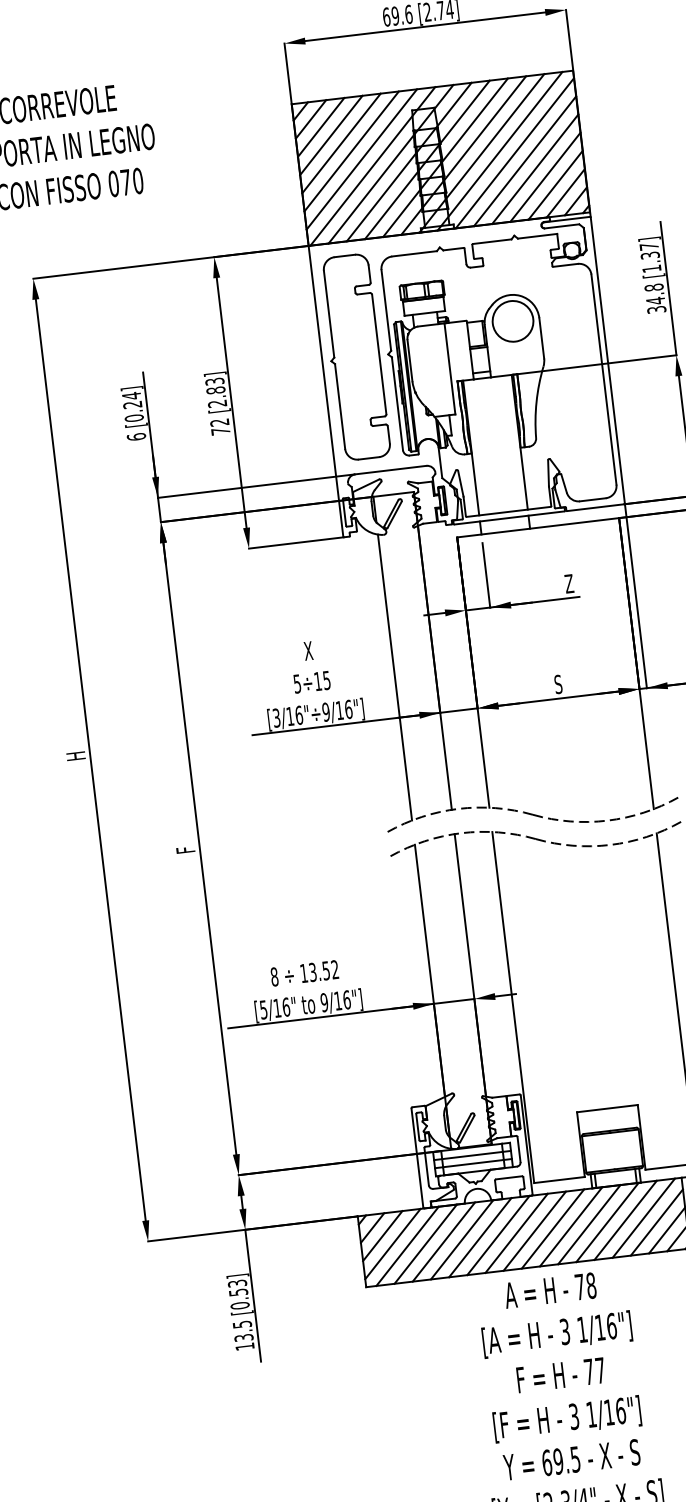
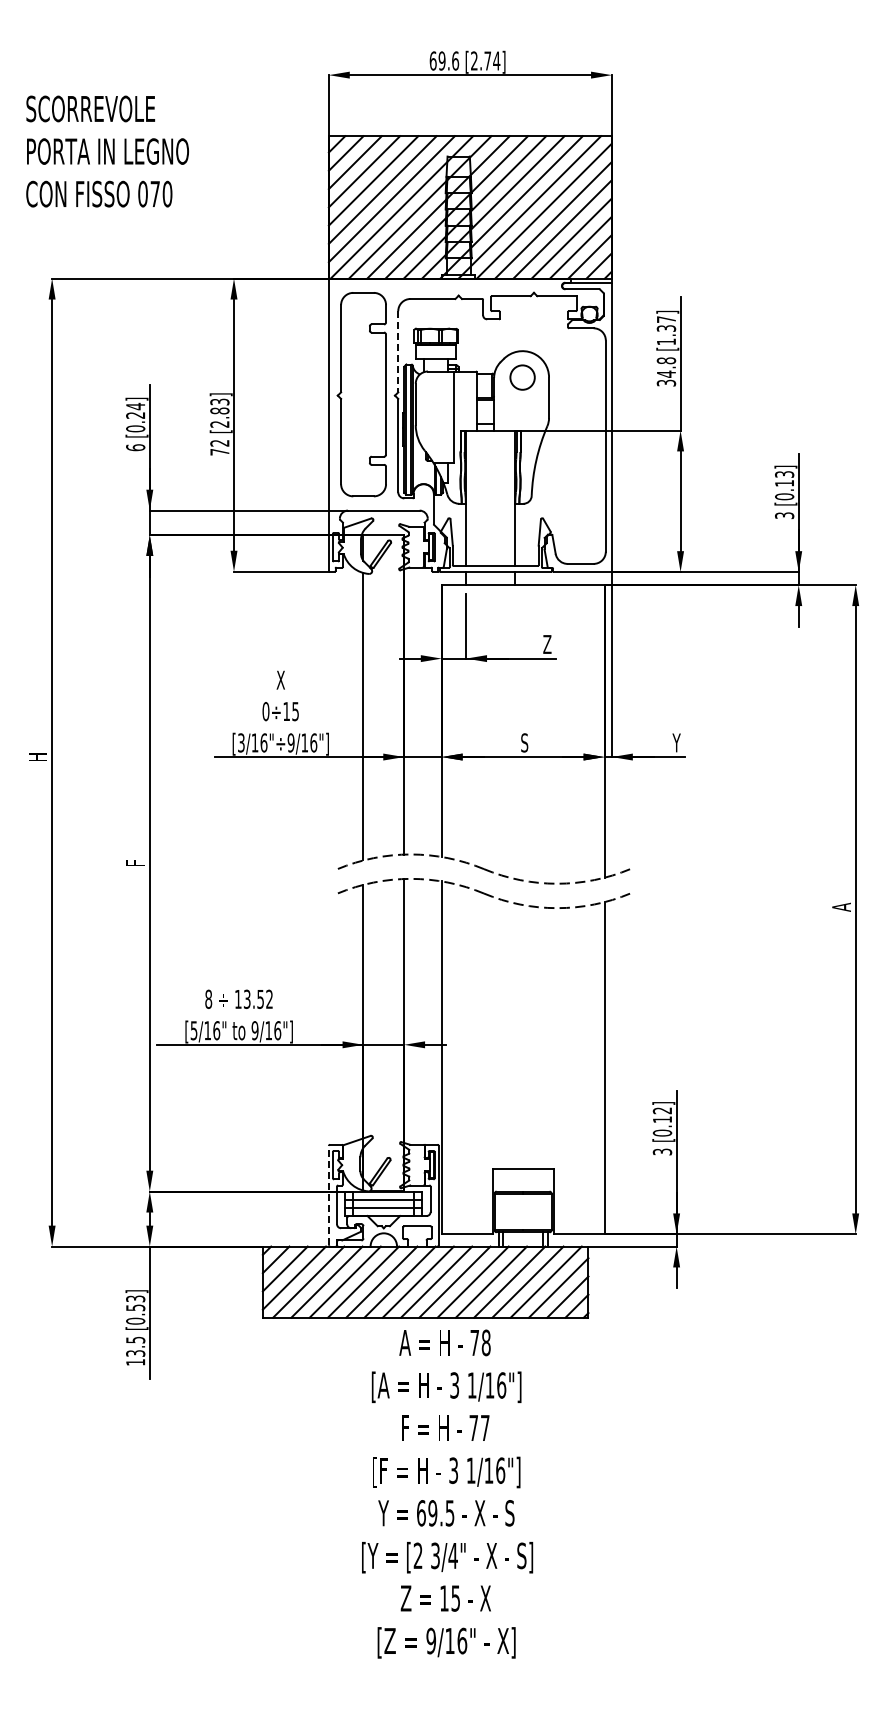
line: (386, 310) -> (398, 351), solid -> dashed
circle: (512, 321) -> (522, 377), size x0.6
text: (296, 683) -> (265, 711), 5÷15 -> 0÷15
line: (416, 1157) -> (328, 1195), solid -> dashed

